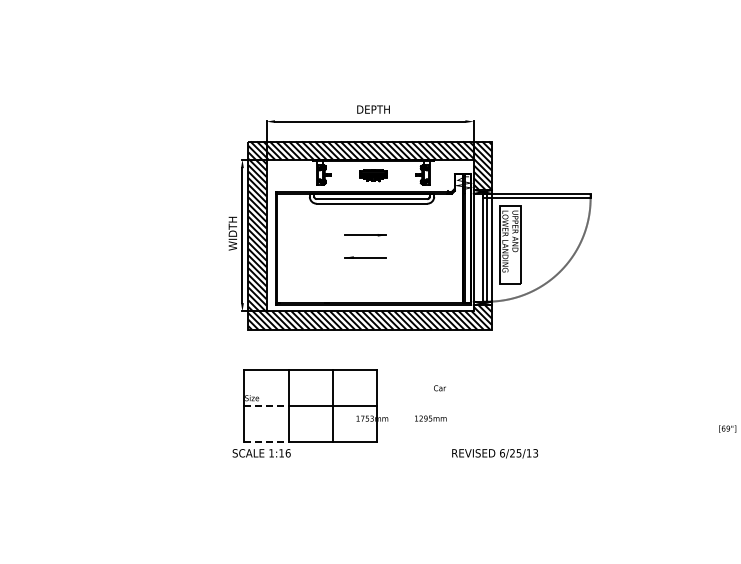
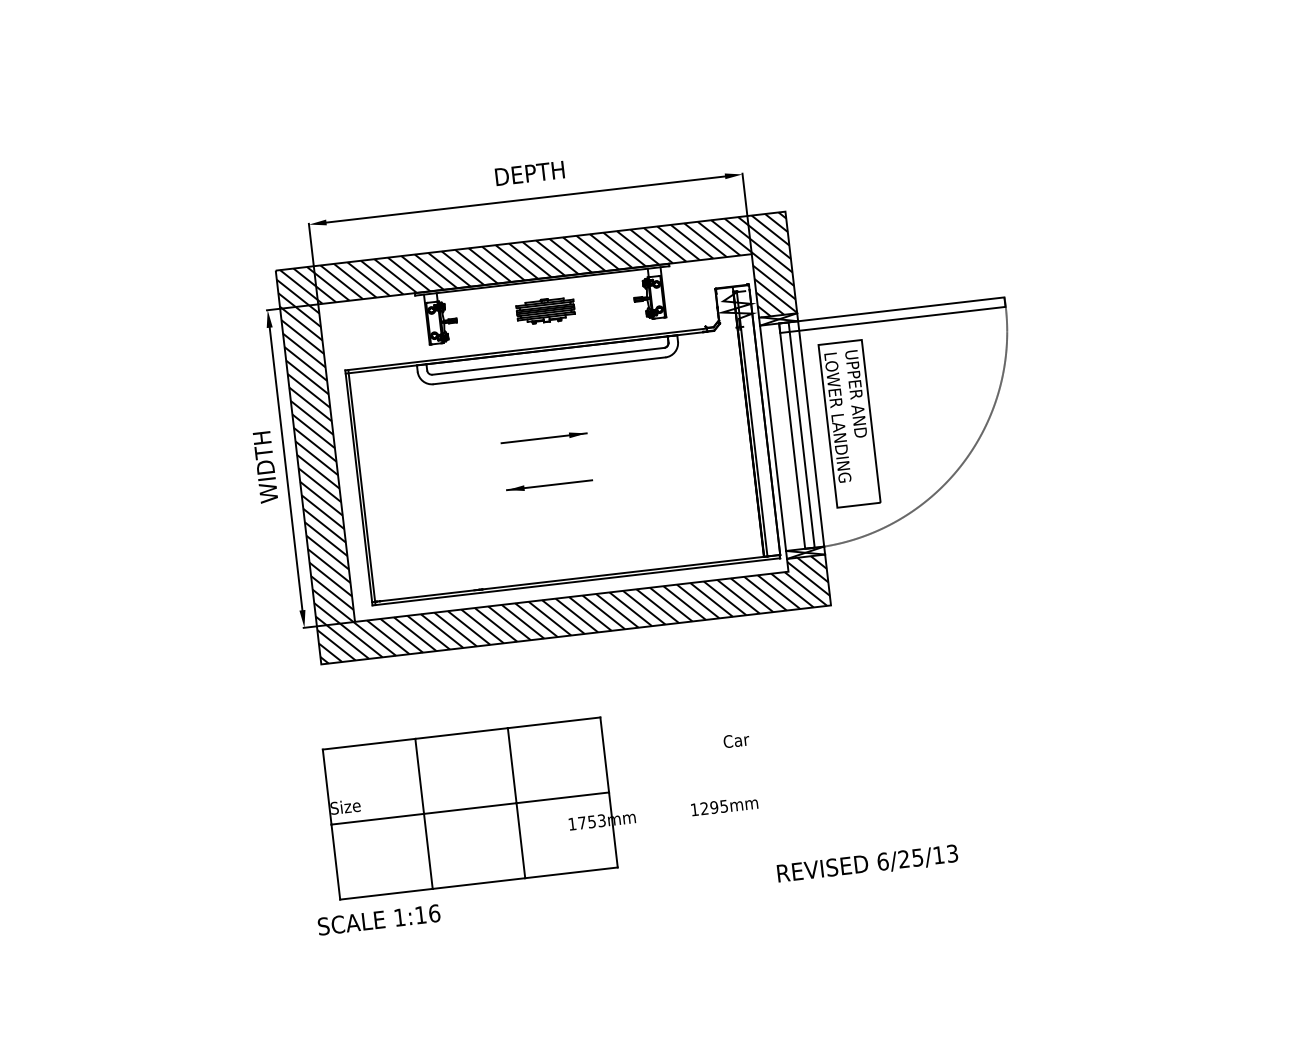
line: (267, 405) -> (379, 818), dashed -> solid
line: (267, 441) -> (388, 893), dashed -> solid

